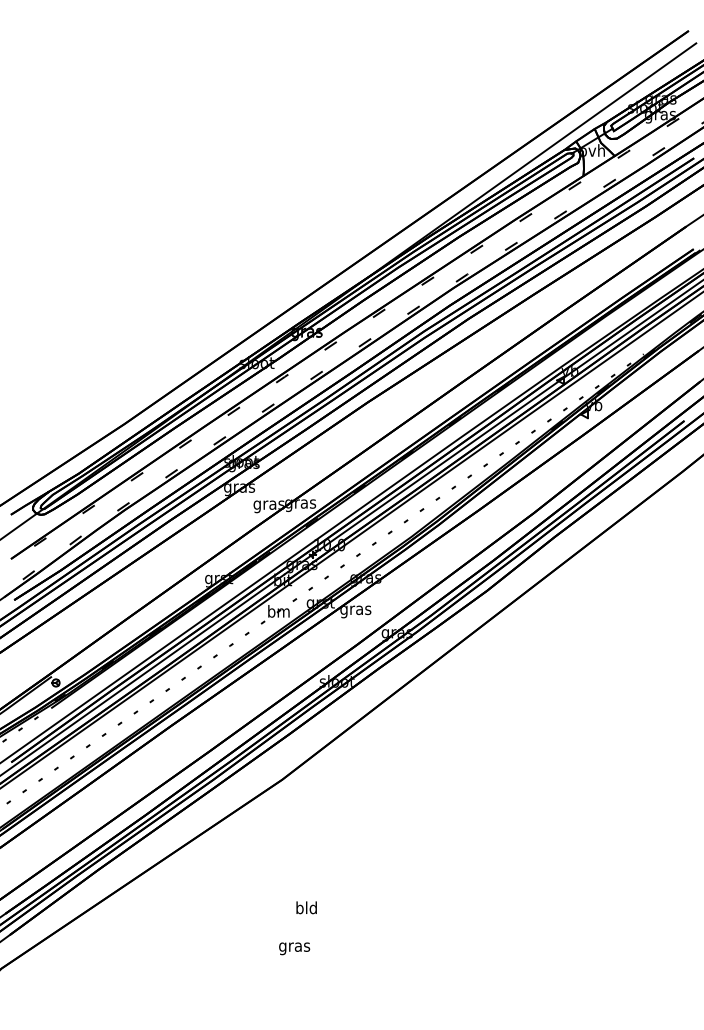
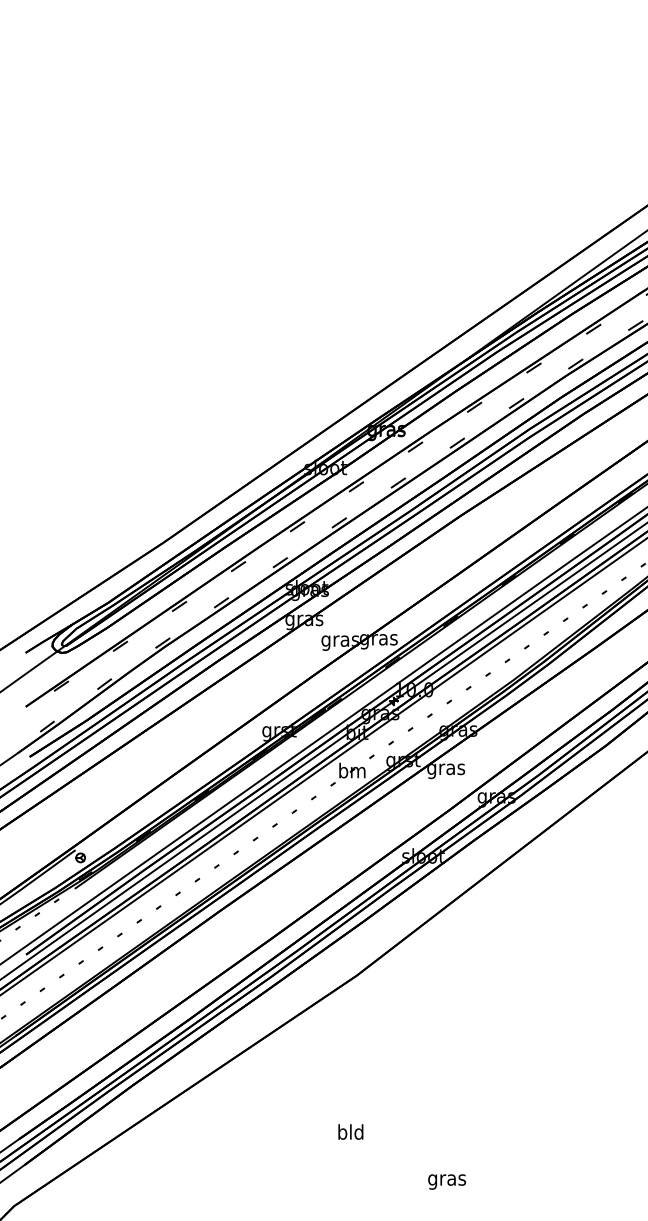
text: (306, 907) -> (350, 1131), moved
text: (294, 948) -> (446, 1181), moved

